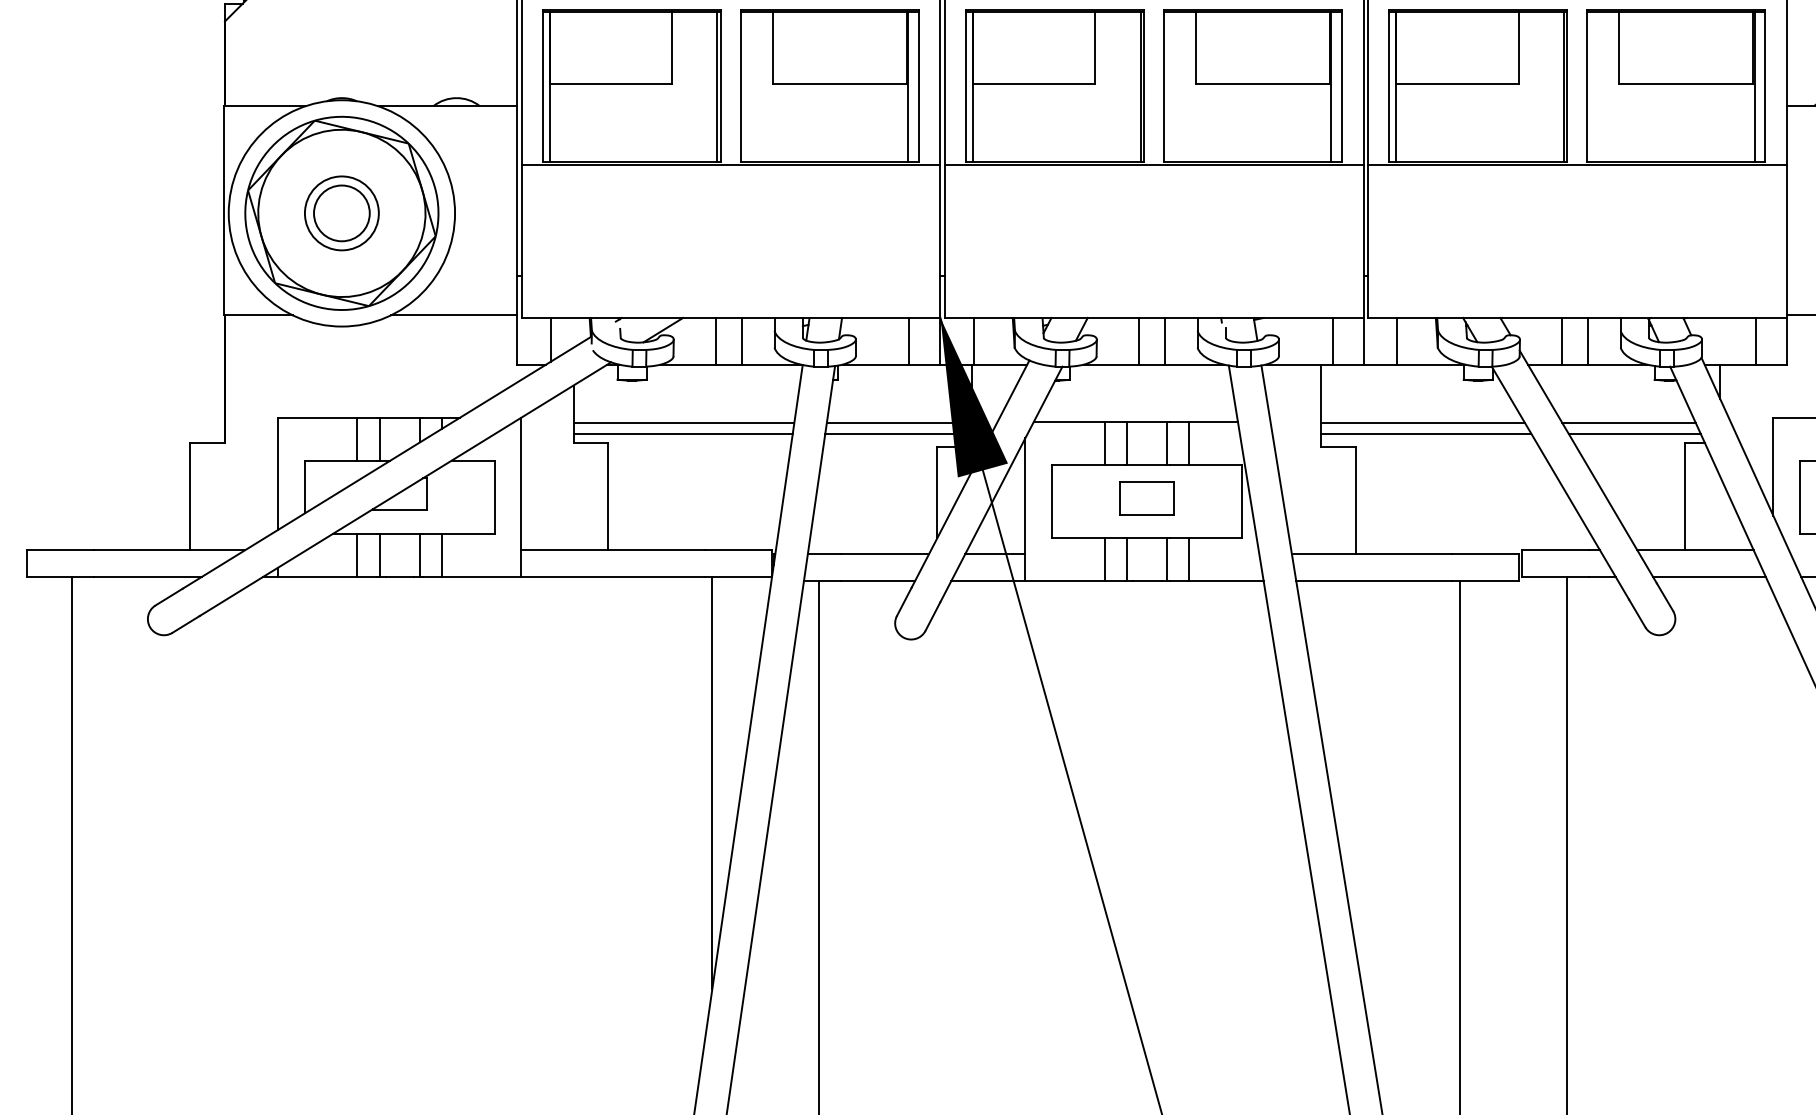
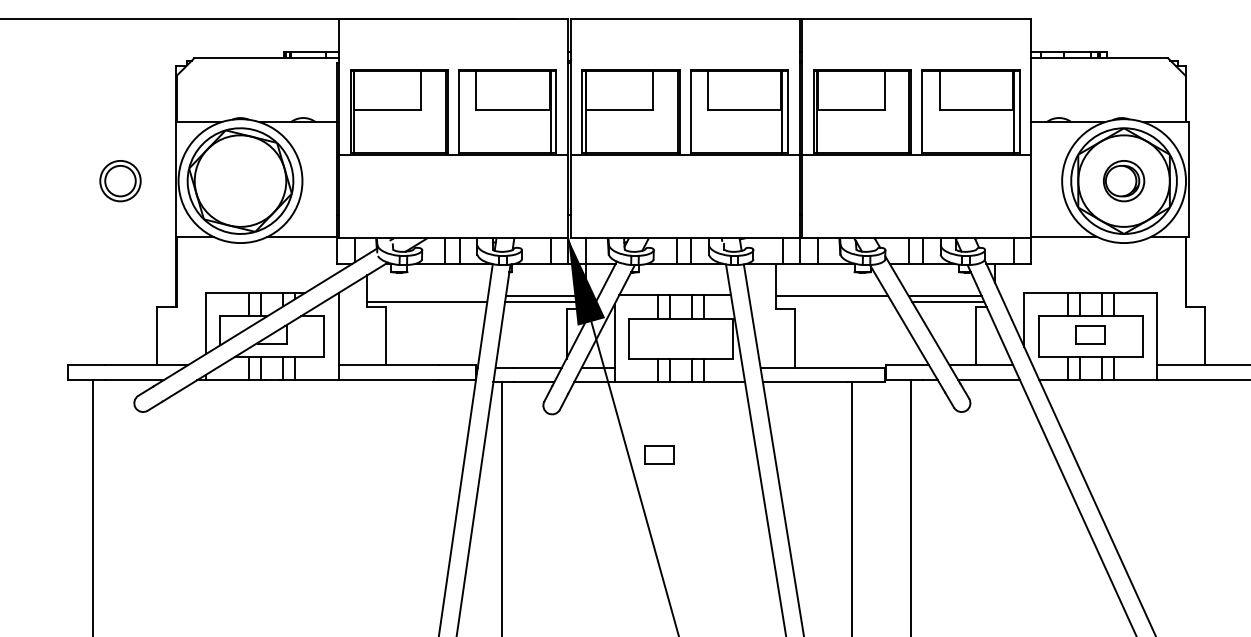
part: (341, 214) -> (120, 181), moved
line: (683, 422) -> (427, 295), removed
line: (1425, 433) -> (833, 301), removed
part: (1147, 497) -> (659, 454), moved
line: (712, 782) -> (443, 492), removed

